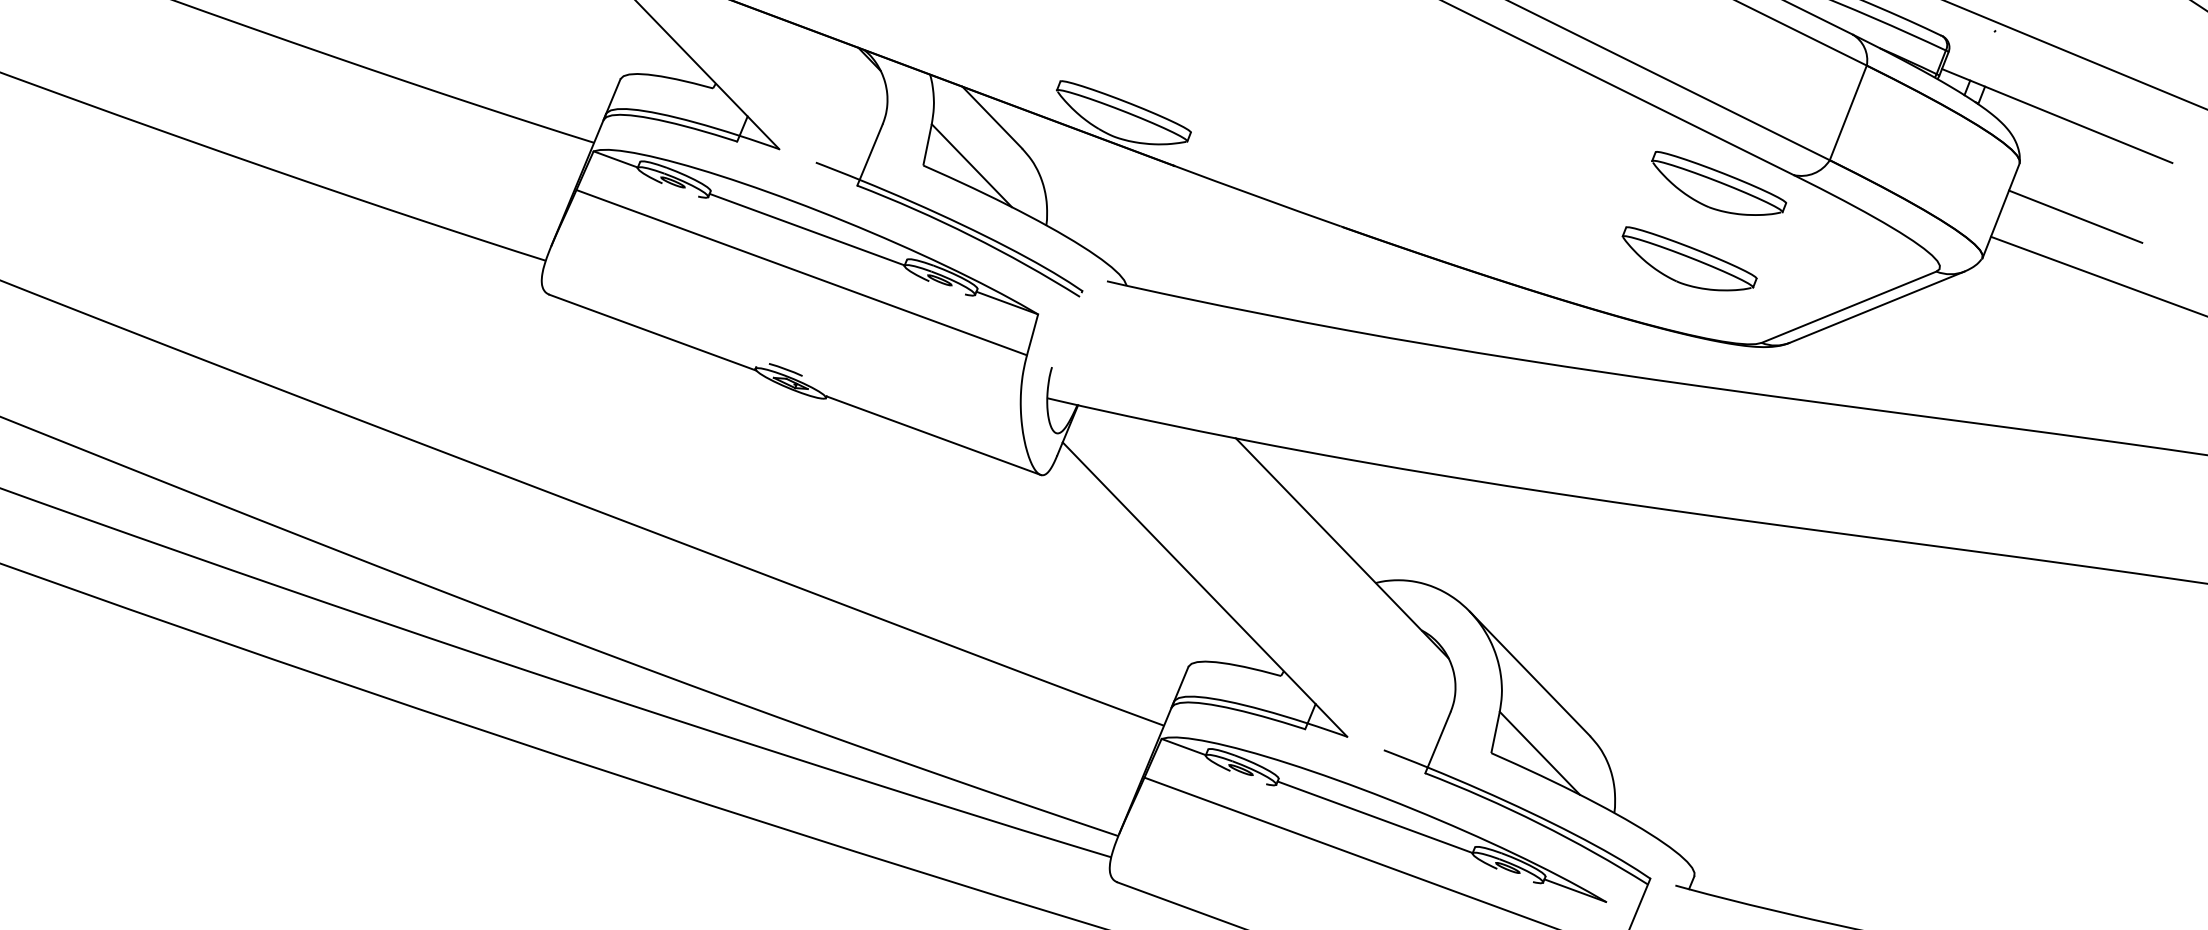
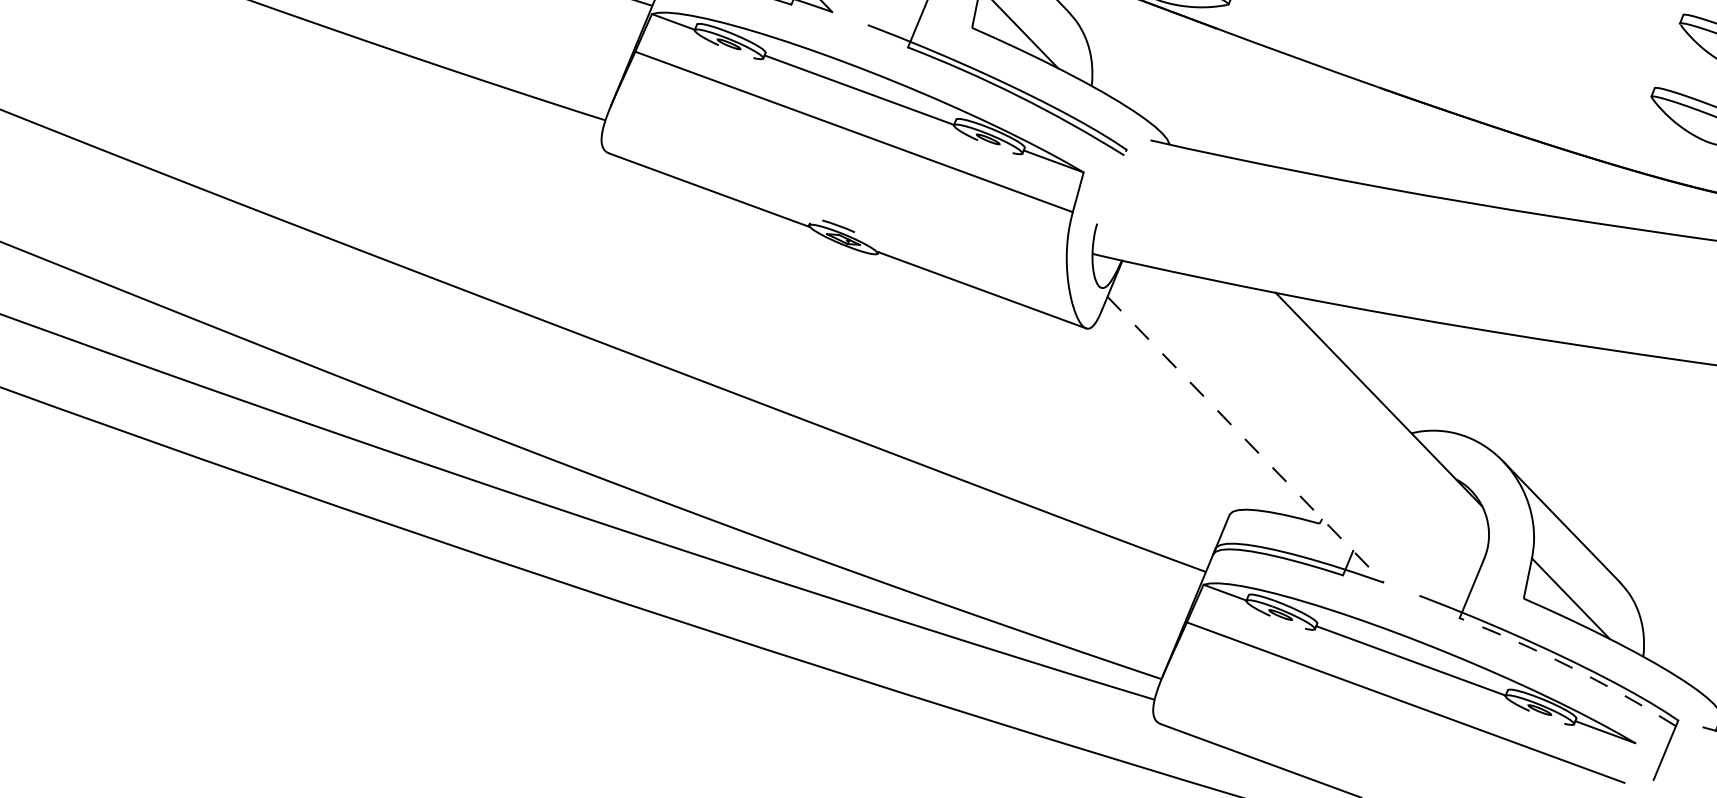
line: (1205, 589) -> (1246, 439), solid -> dashed
arc: (1539, 823) -> (1570, 666), solid -> dashed

